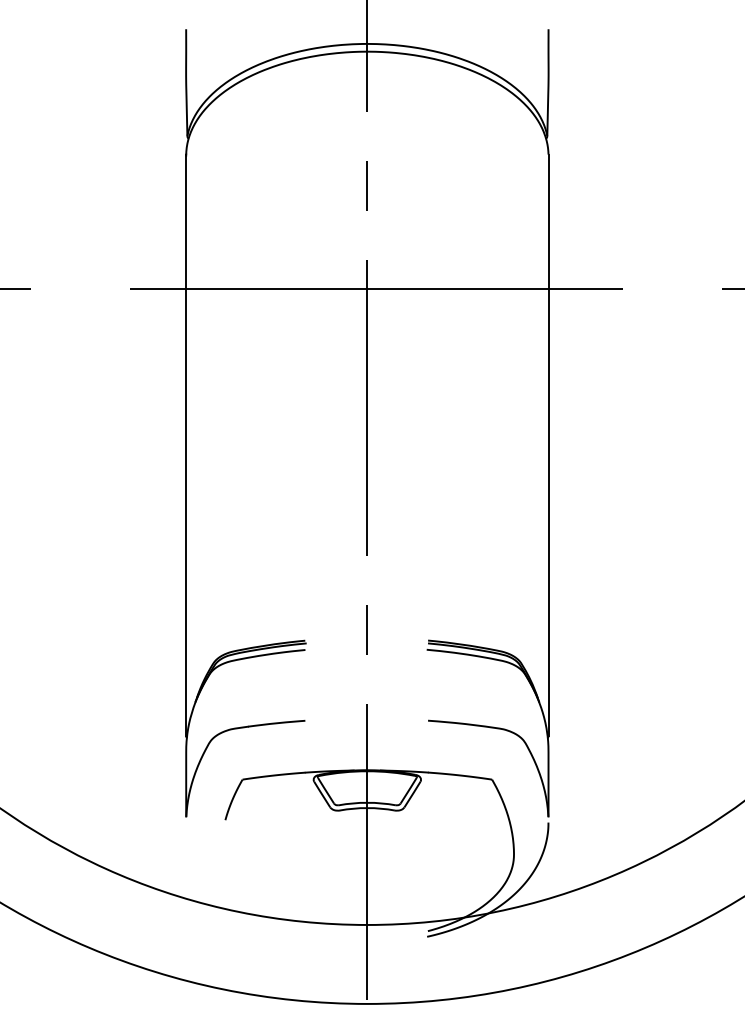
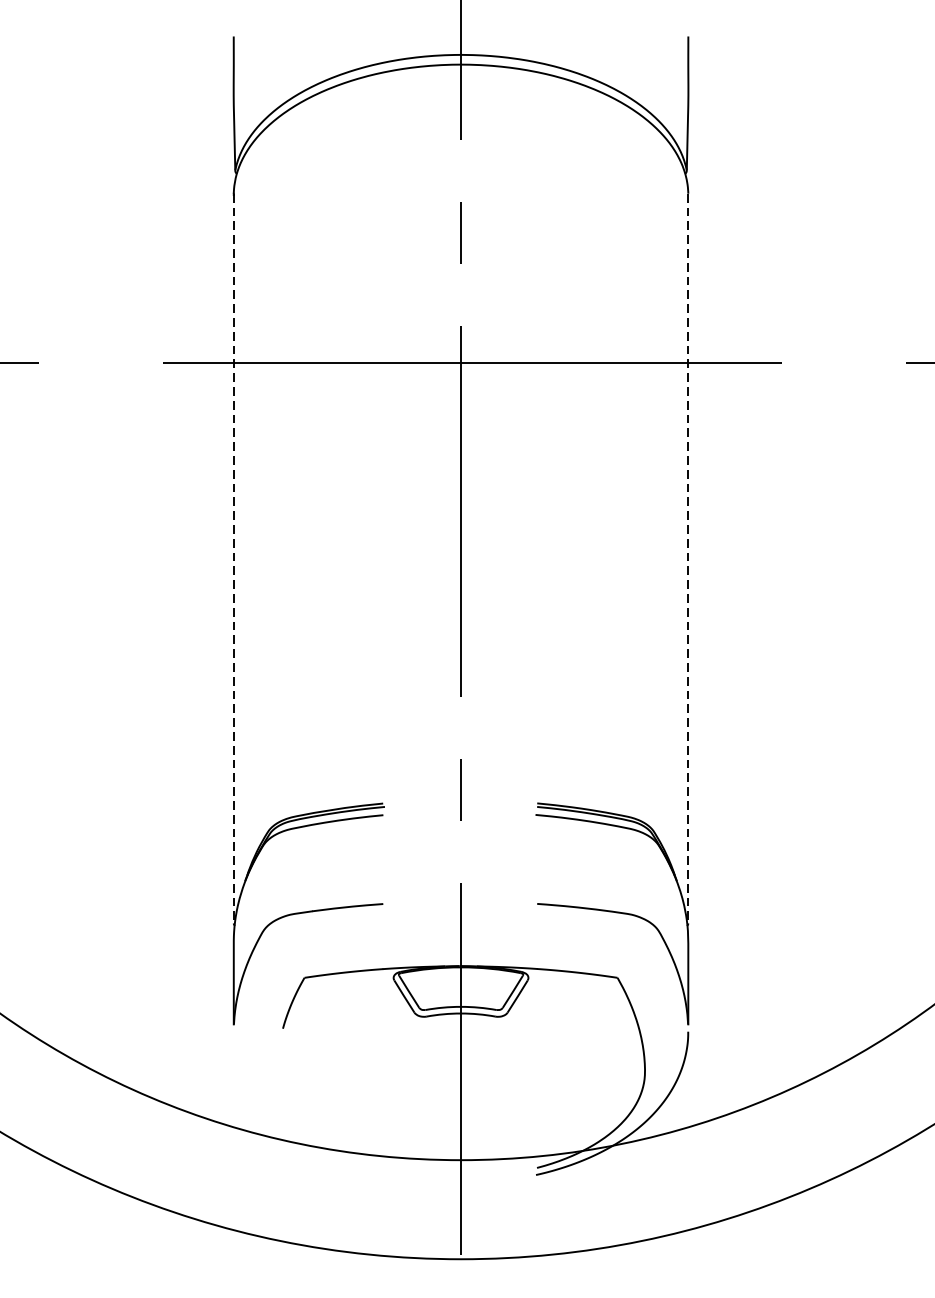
line: (186, 445) -> (234, 558), solid -> dashed
line: (548, 445) -> (688, 558), solid -> dashed

